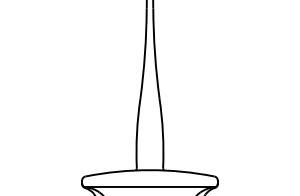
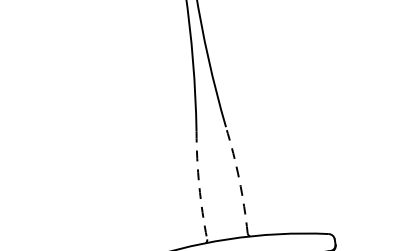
arc: (136, 133) -> (198, 185), solid -> dashed
arc: (162, 133) -> (238, 179), solid -> dashed

